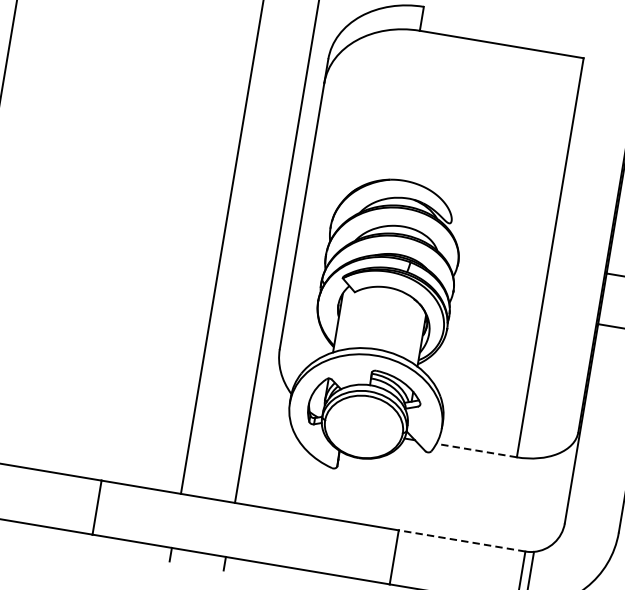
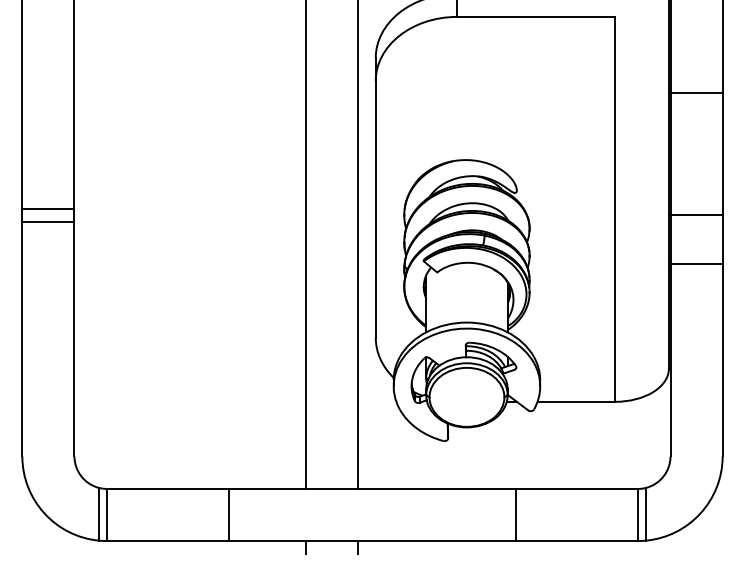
line: (476, 450) -> (576, 401), dashed -> solid
line: (461, 540) -> (576, 488), dashed -> solid

